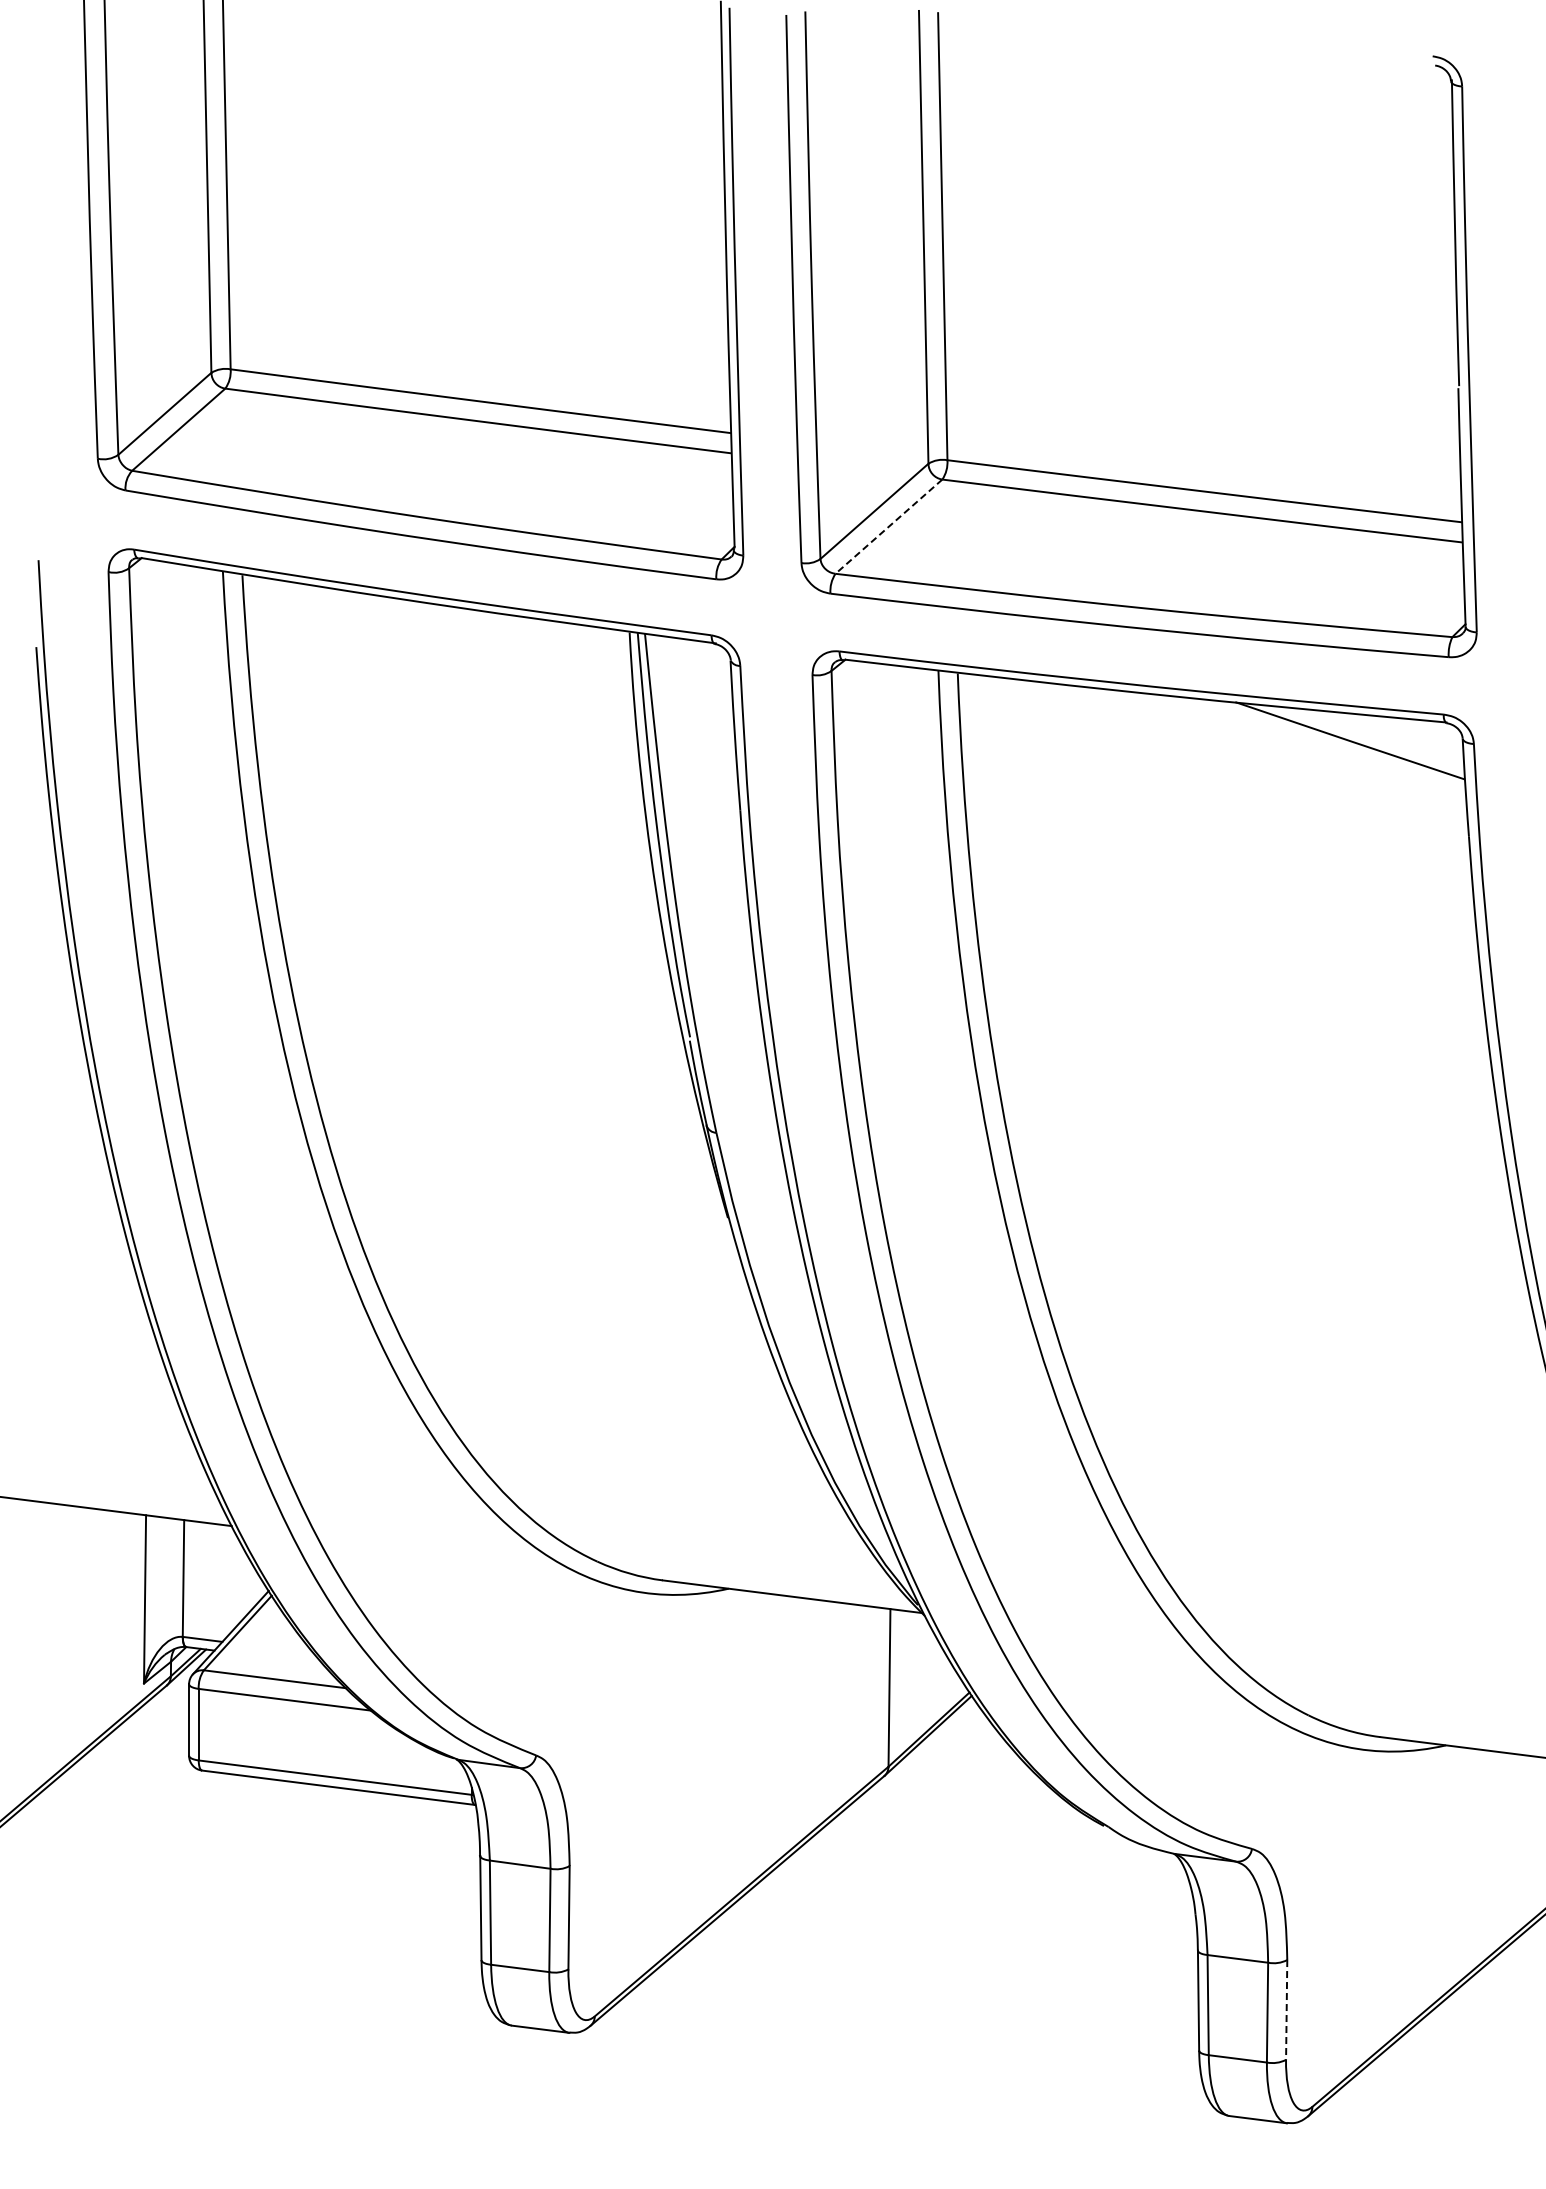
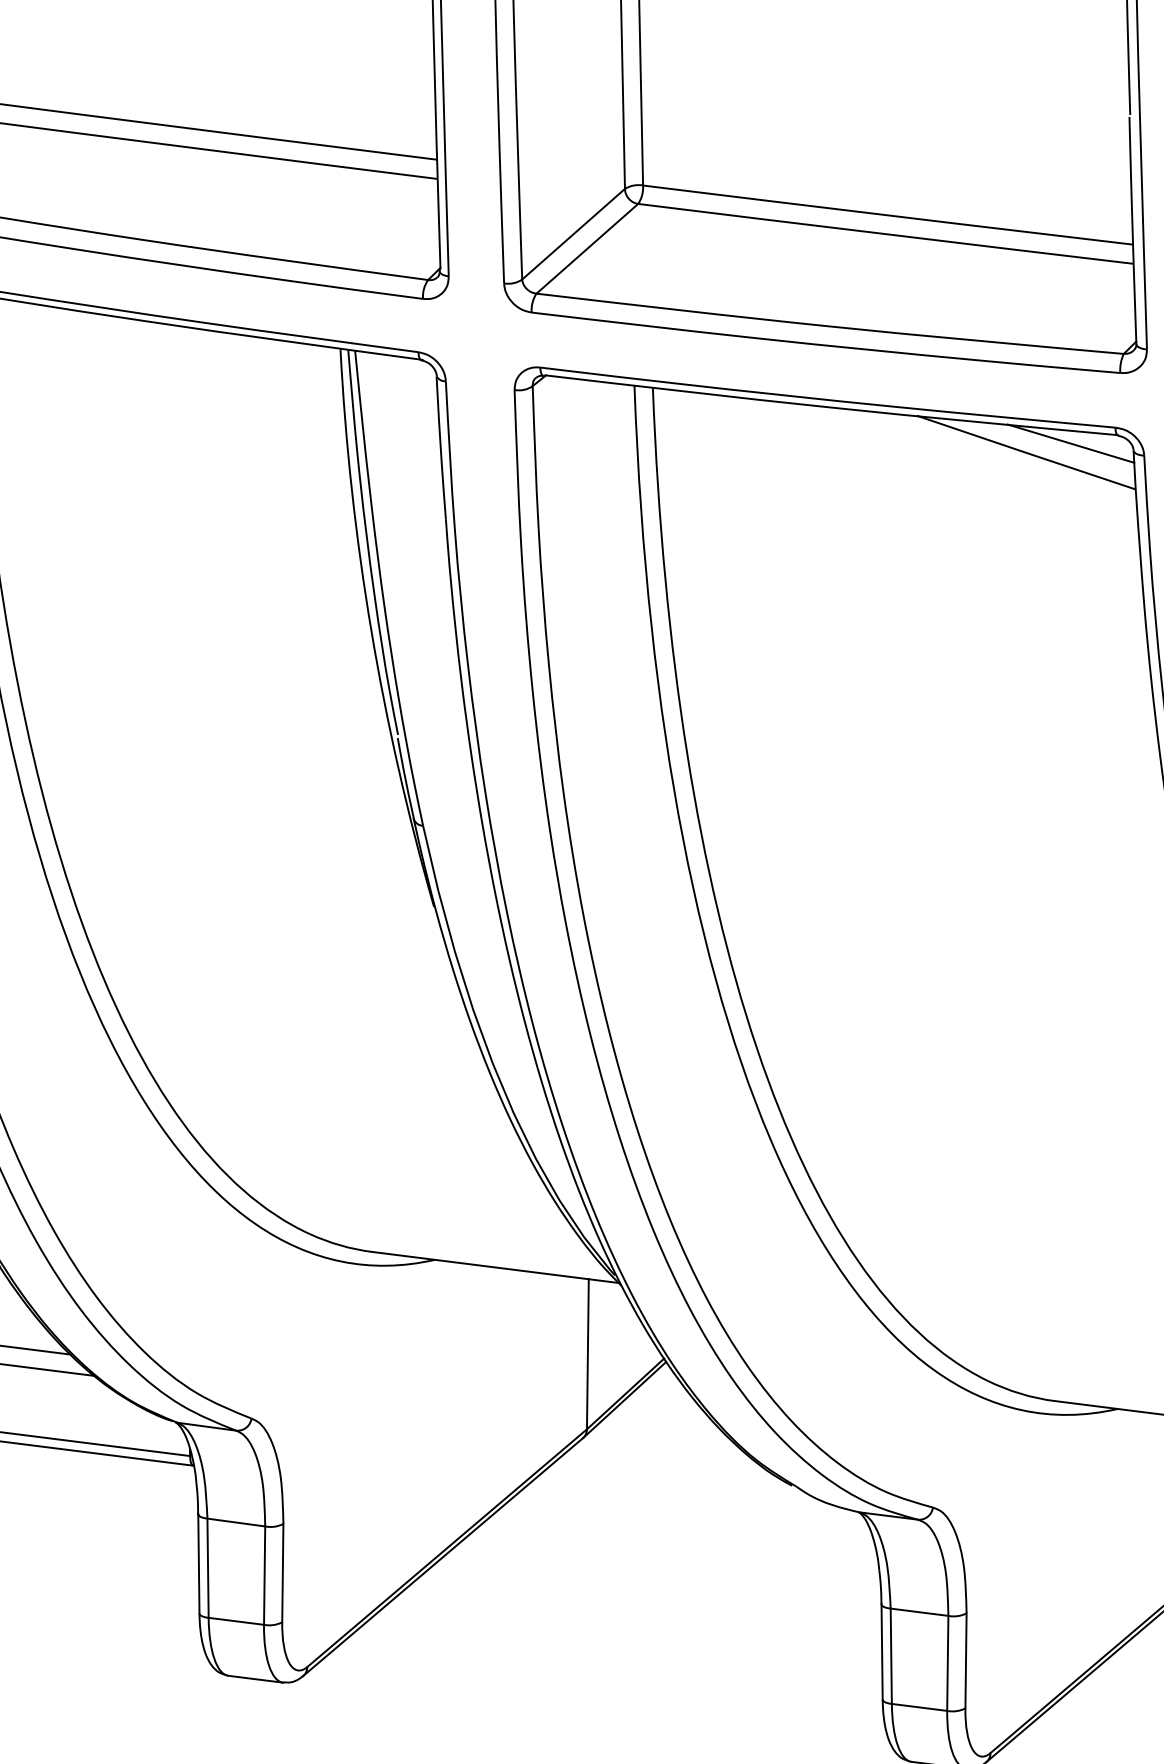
line: (888, 527) -> (586, 249), dashed -> solid
line: (1396, 731) -> (1070, 443), added
line: (1286, 2009) -> (965, 1660), dashed -> solid

